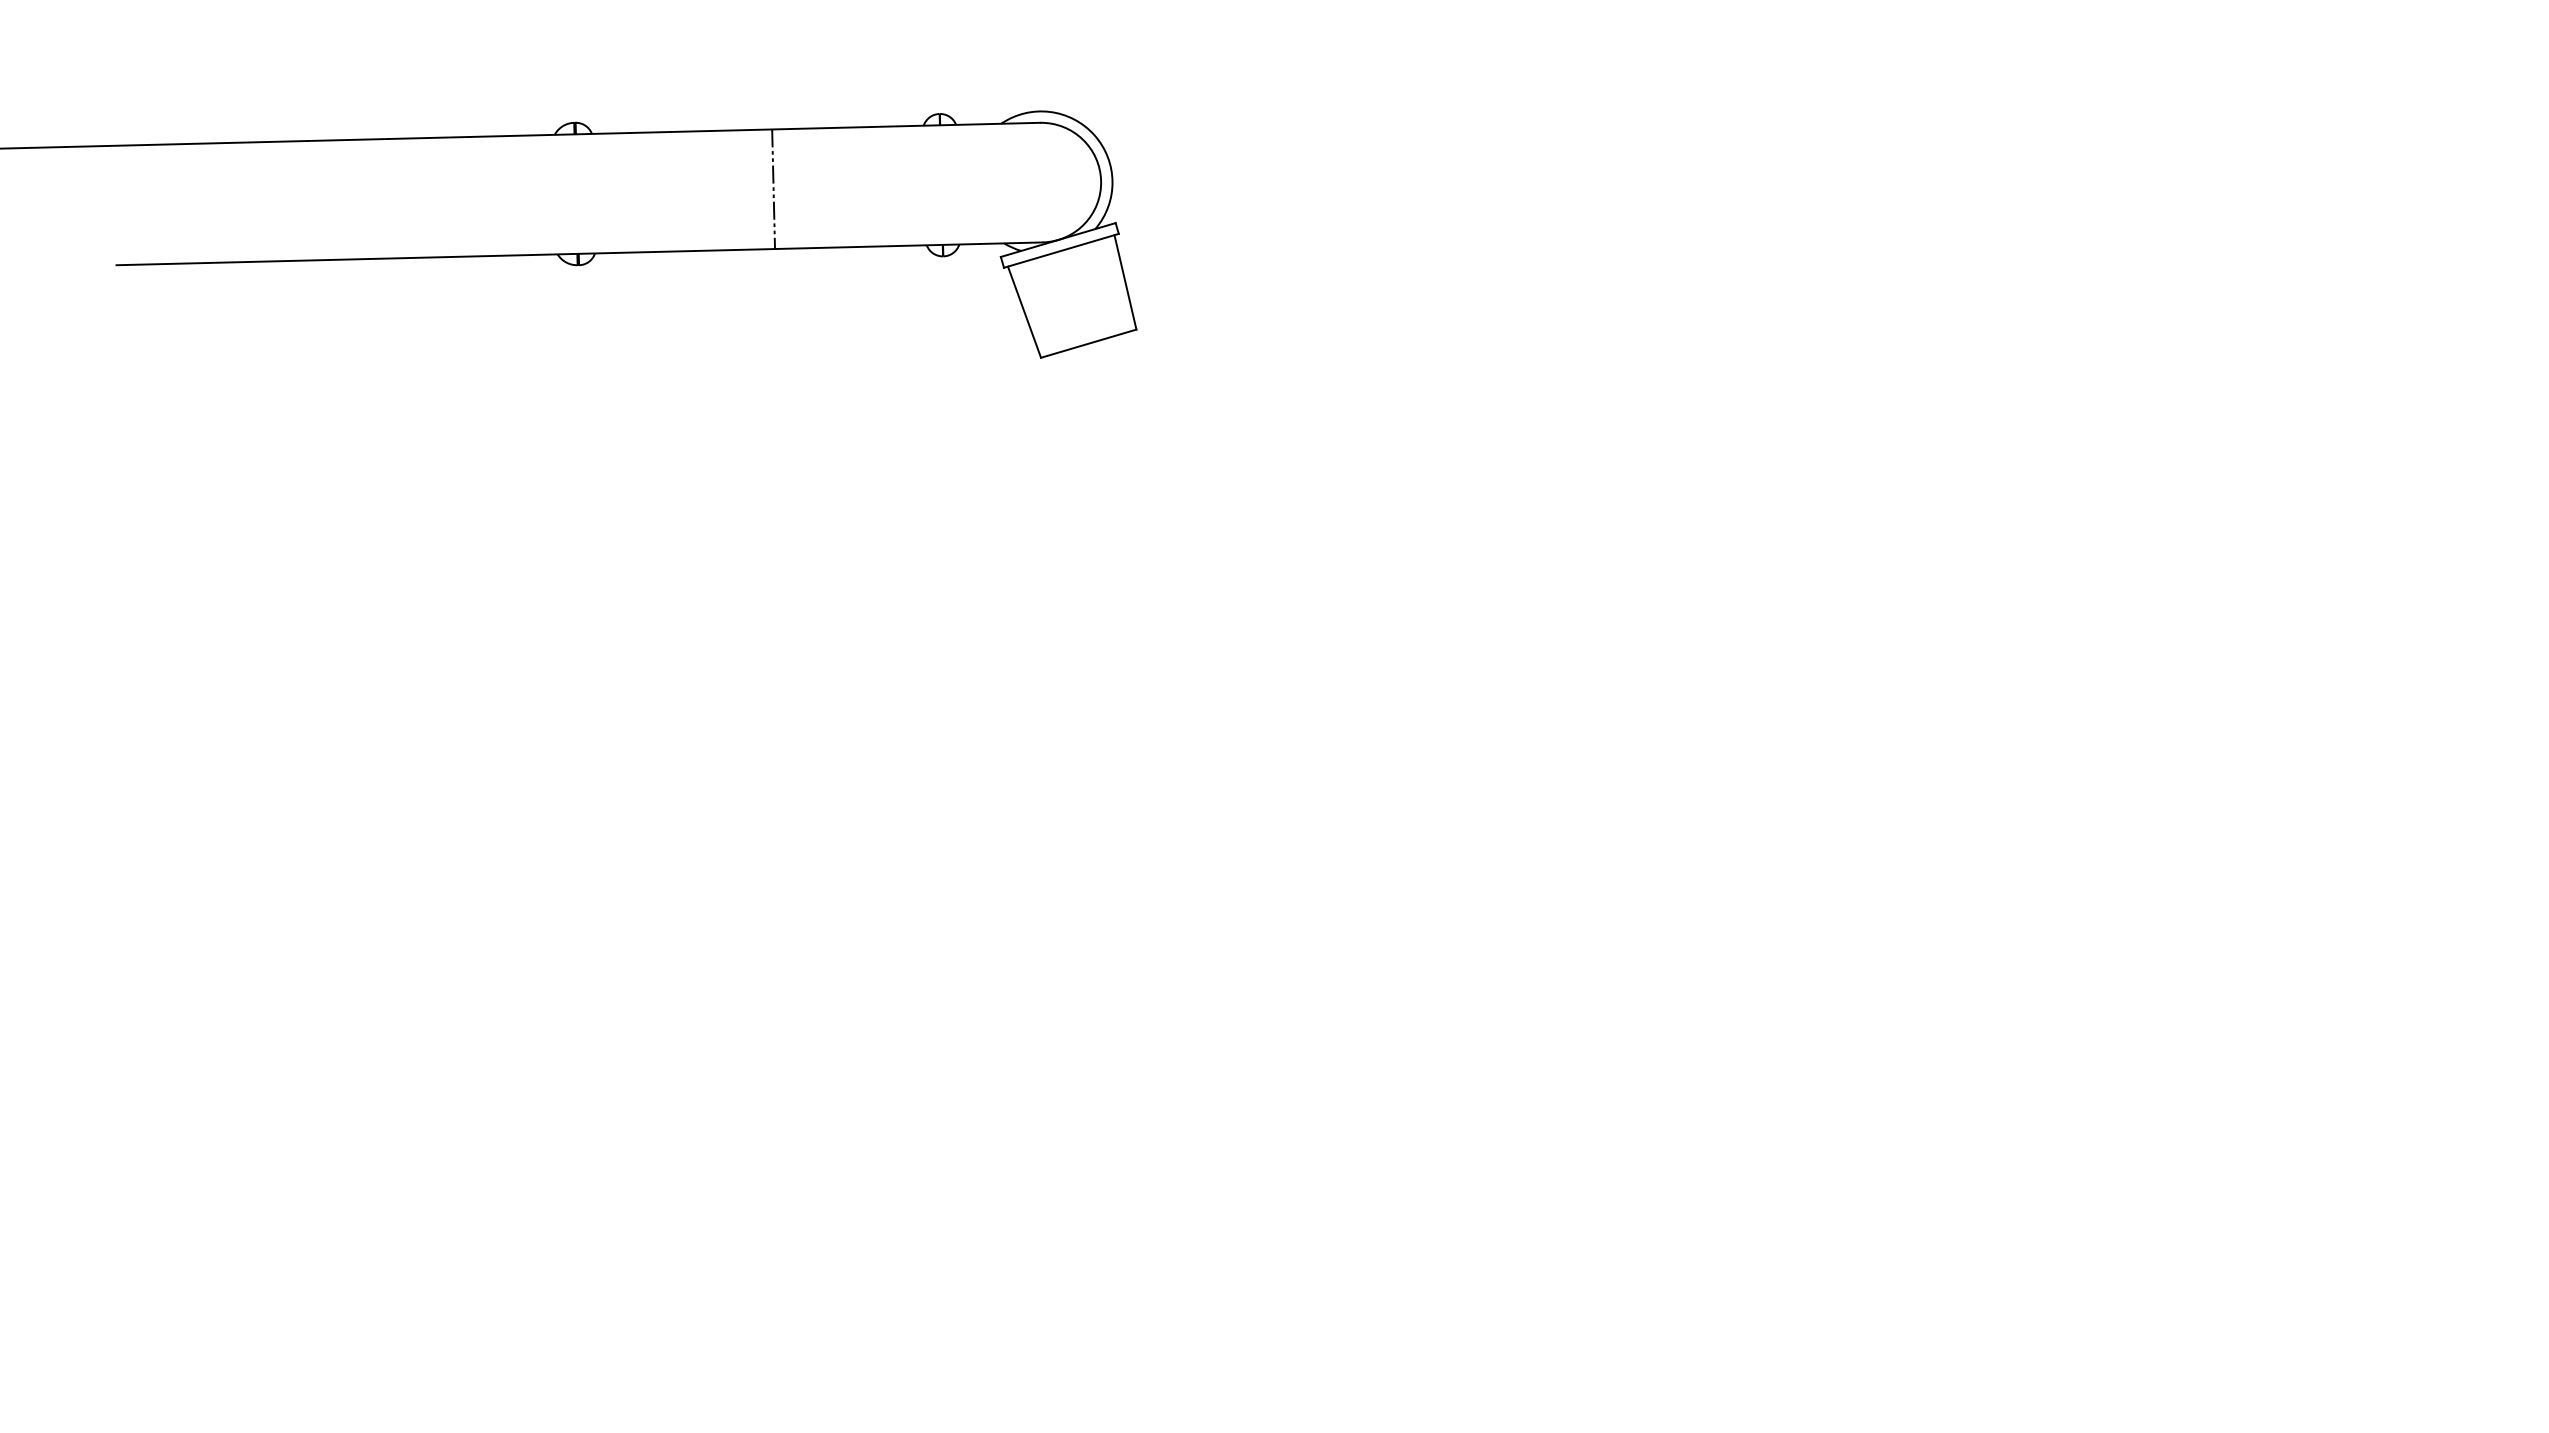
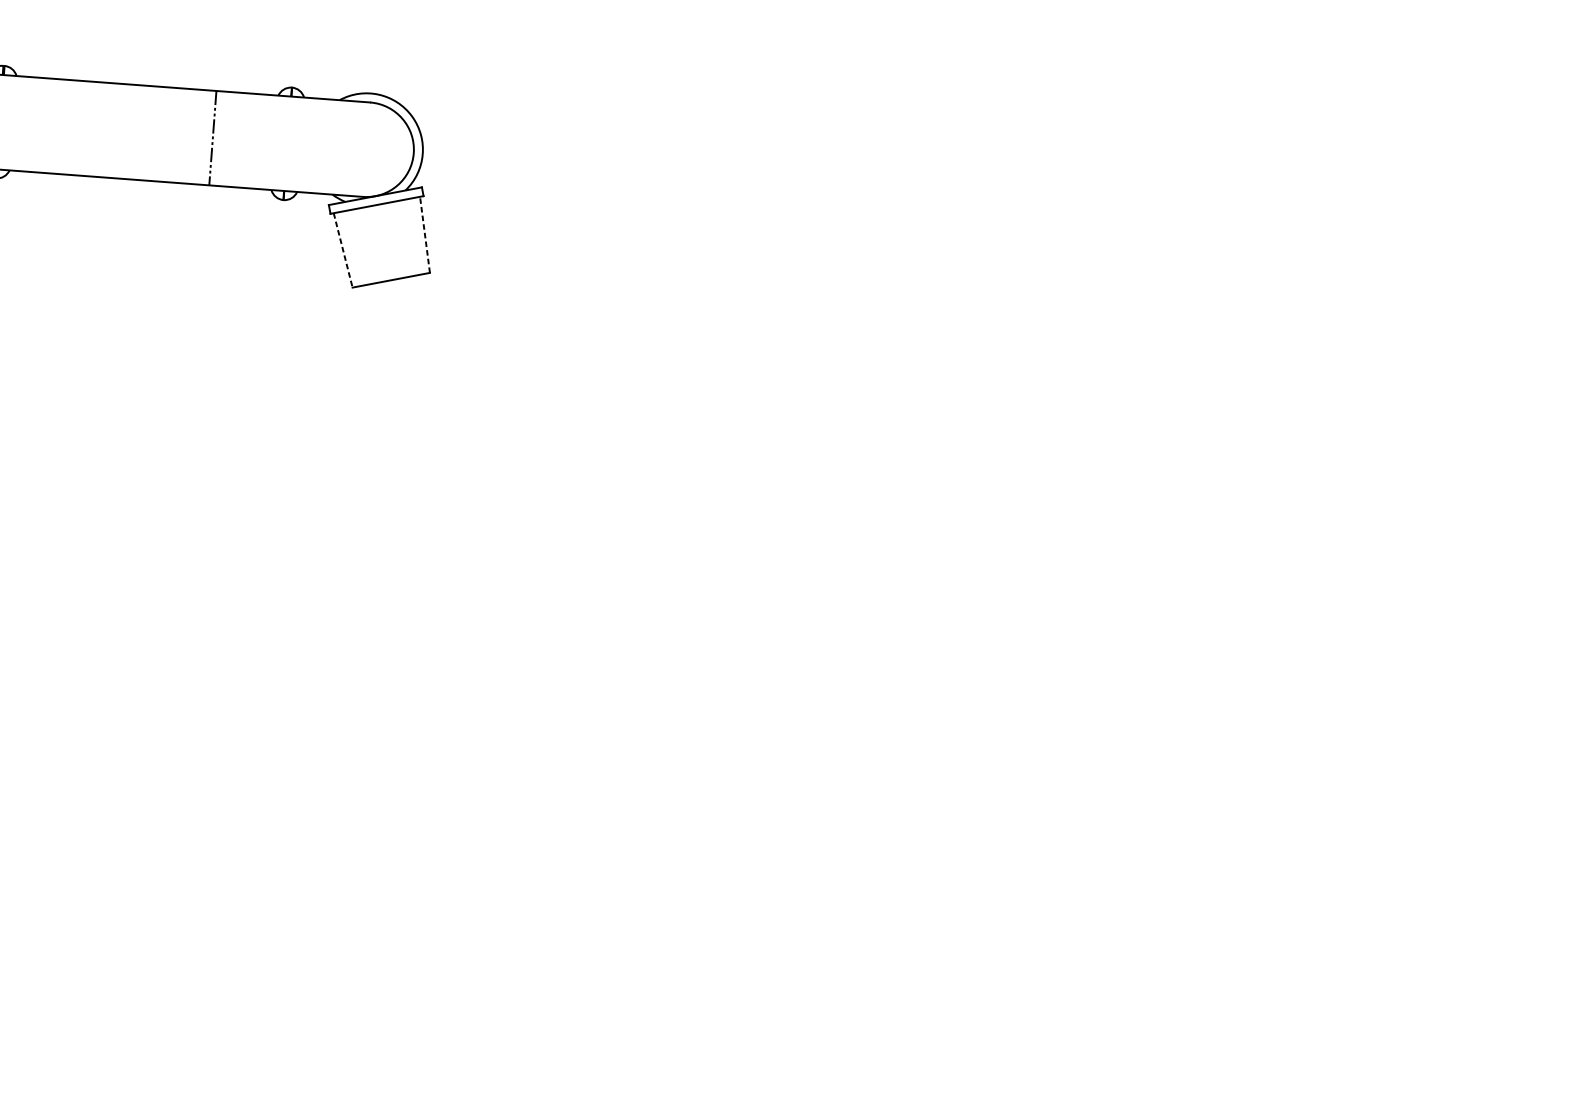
line: (773, 189) -> (212, 138), moved
line: (1125, 281) -> (425, 234), solid -> dashed
line: (1024, 312) -> (343, 250), solid -> dashed

